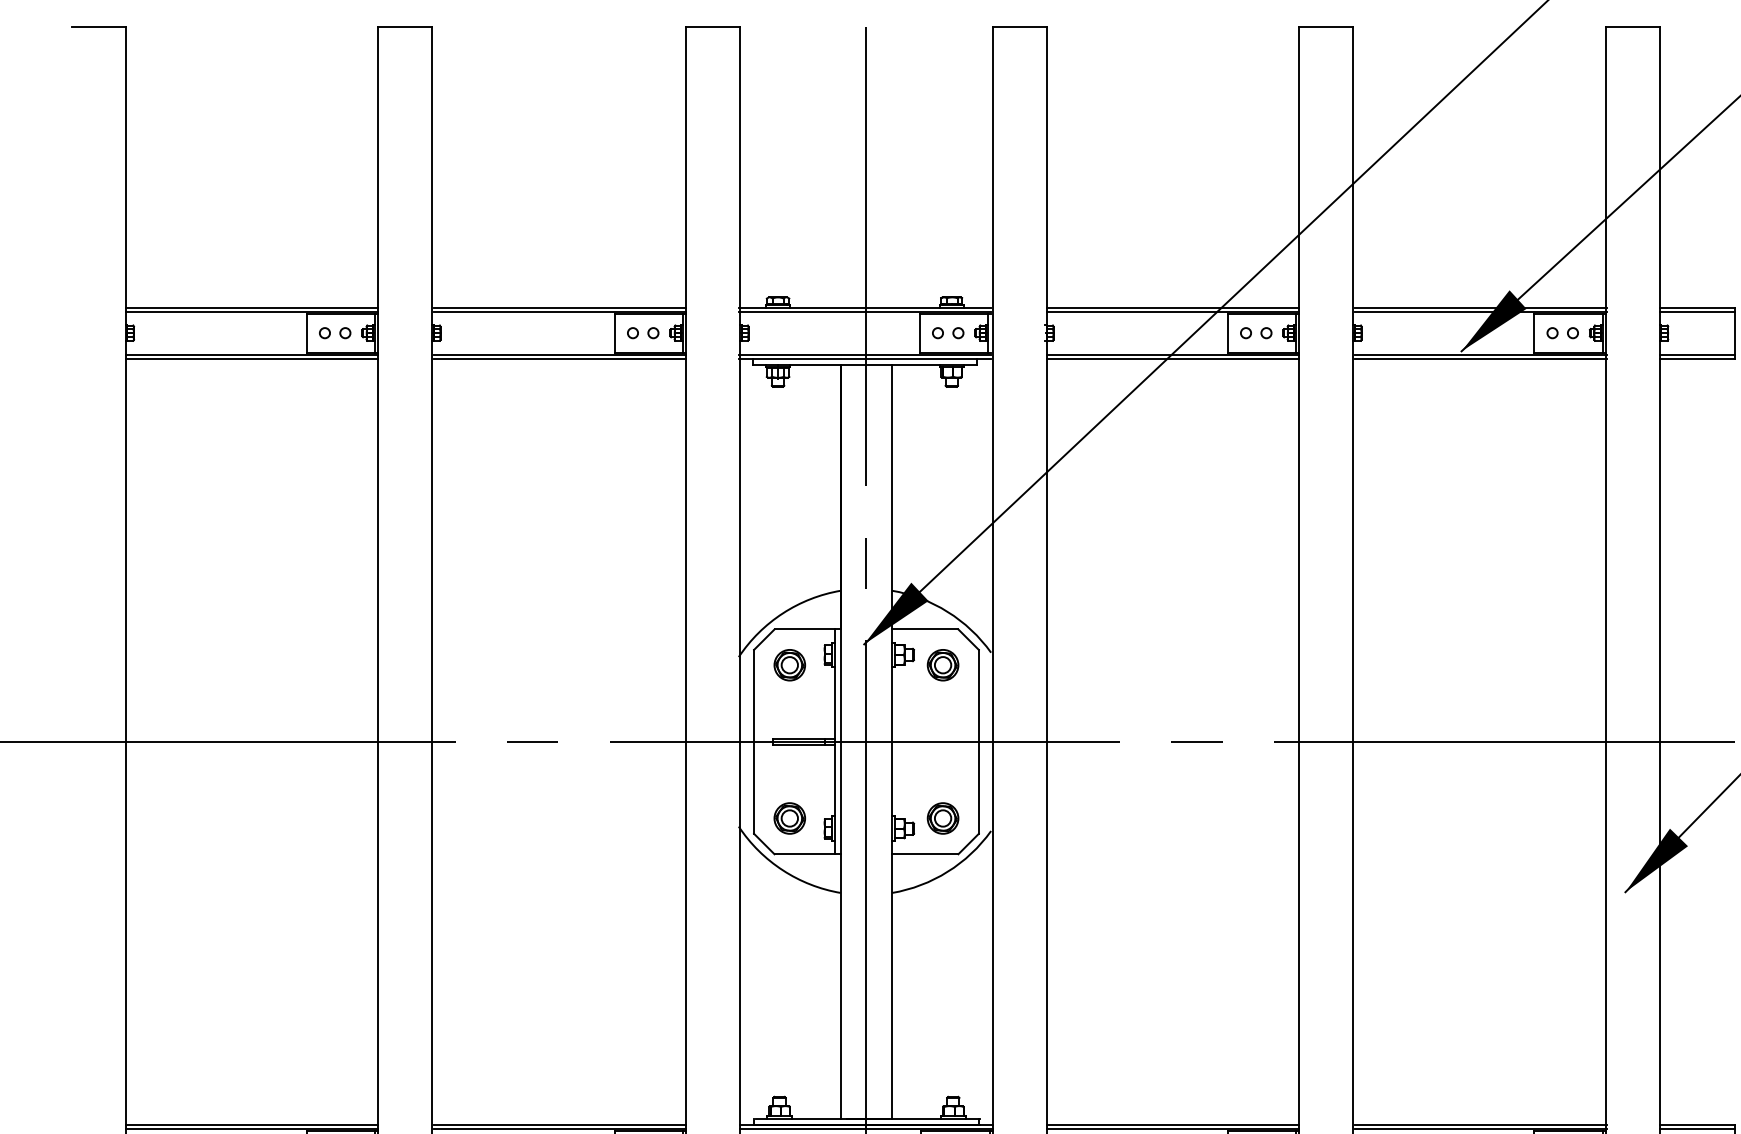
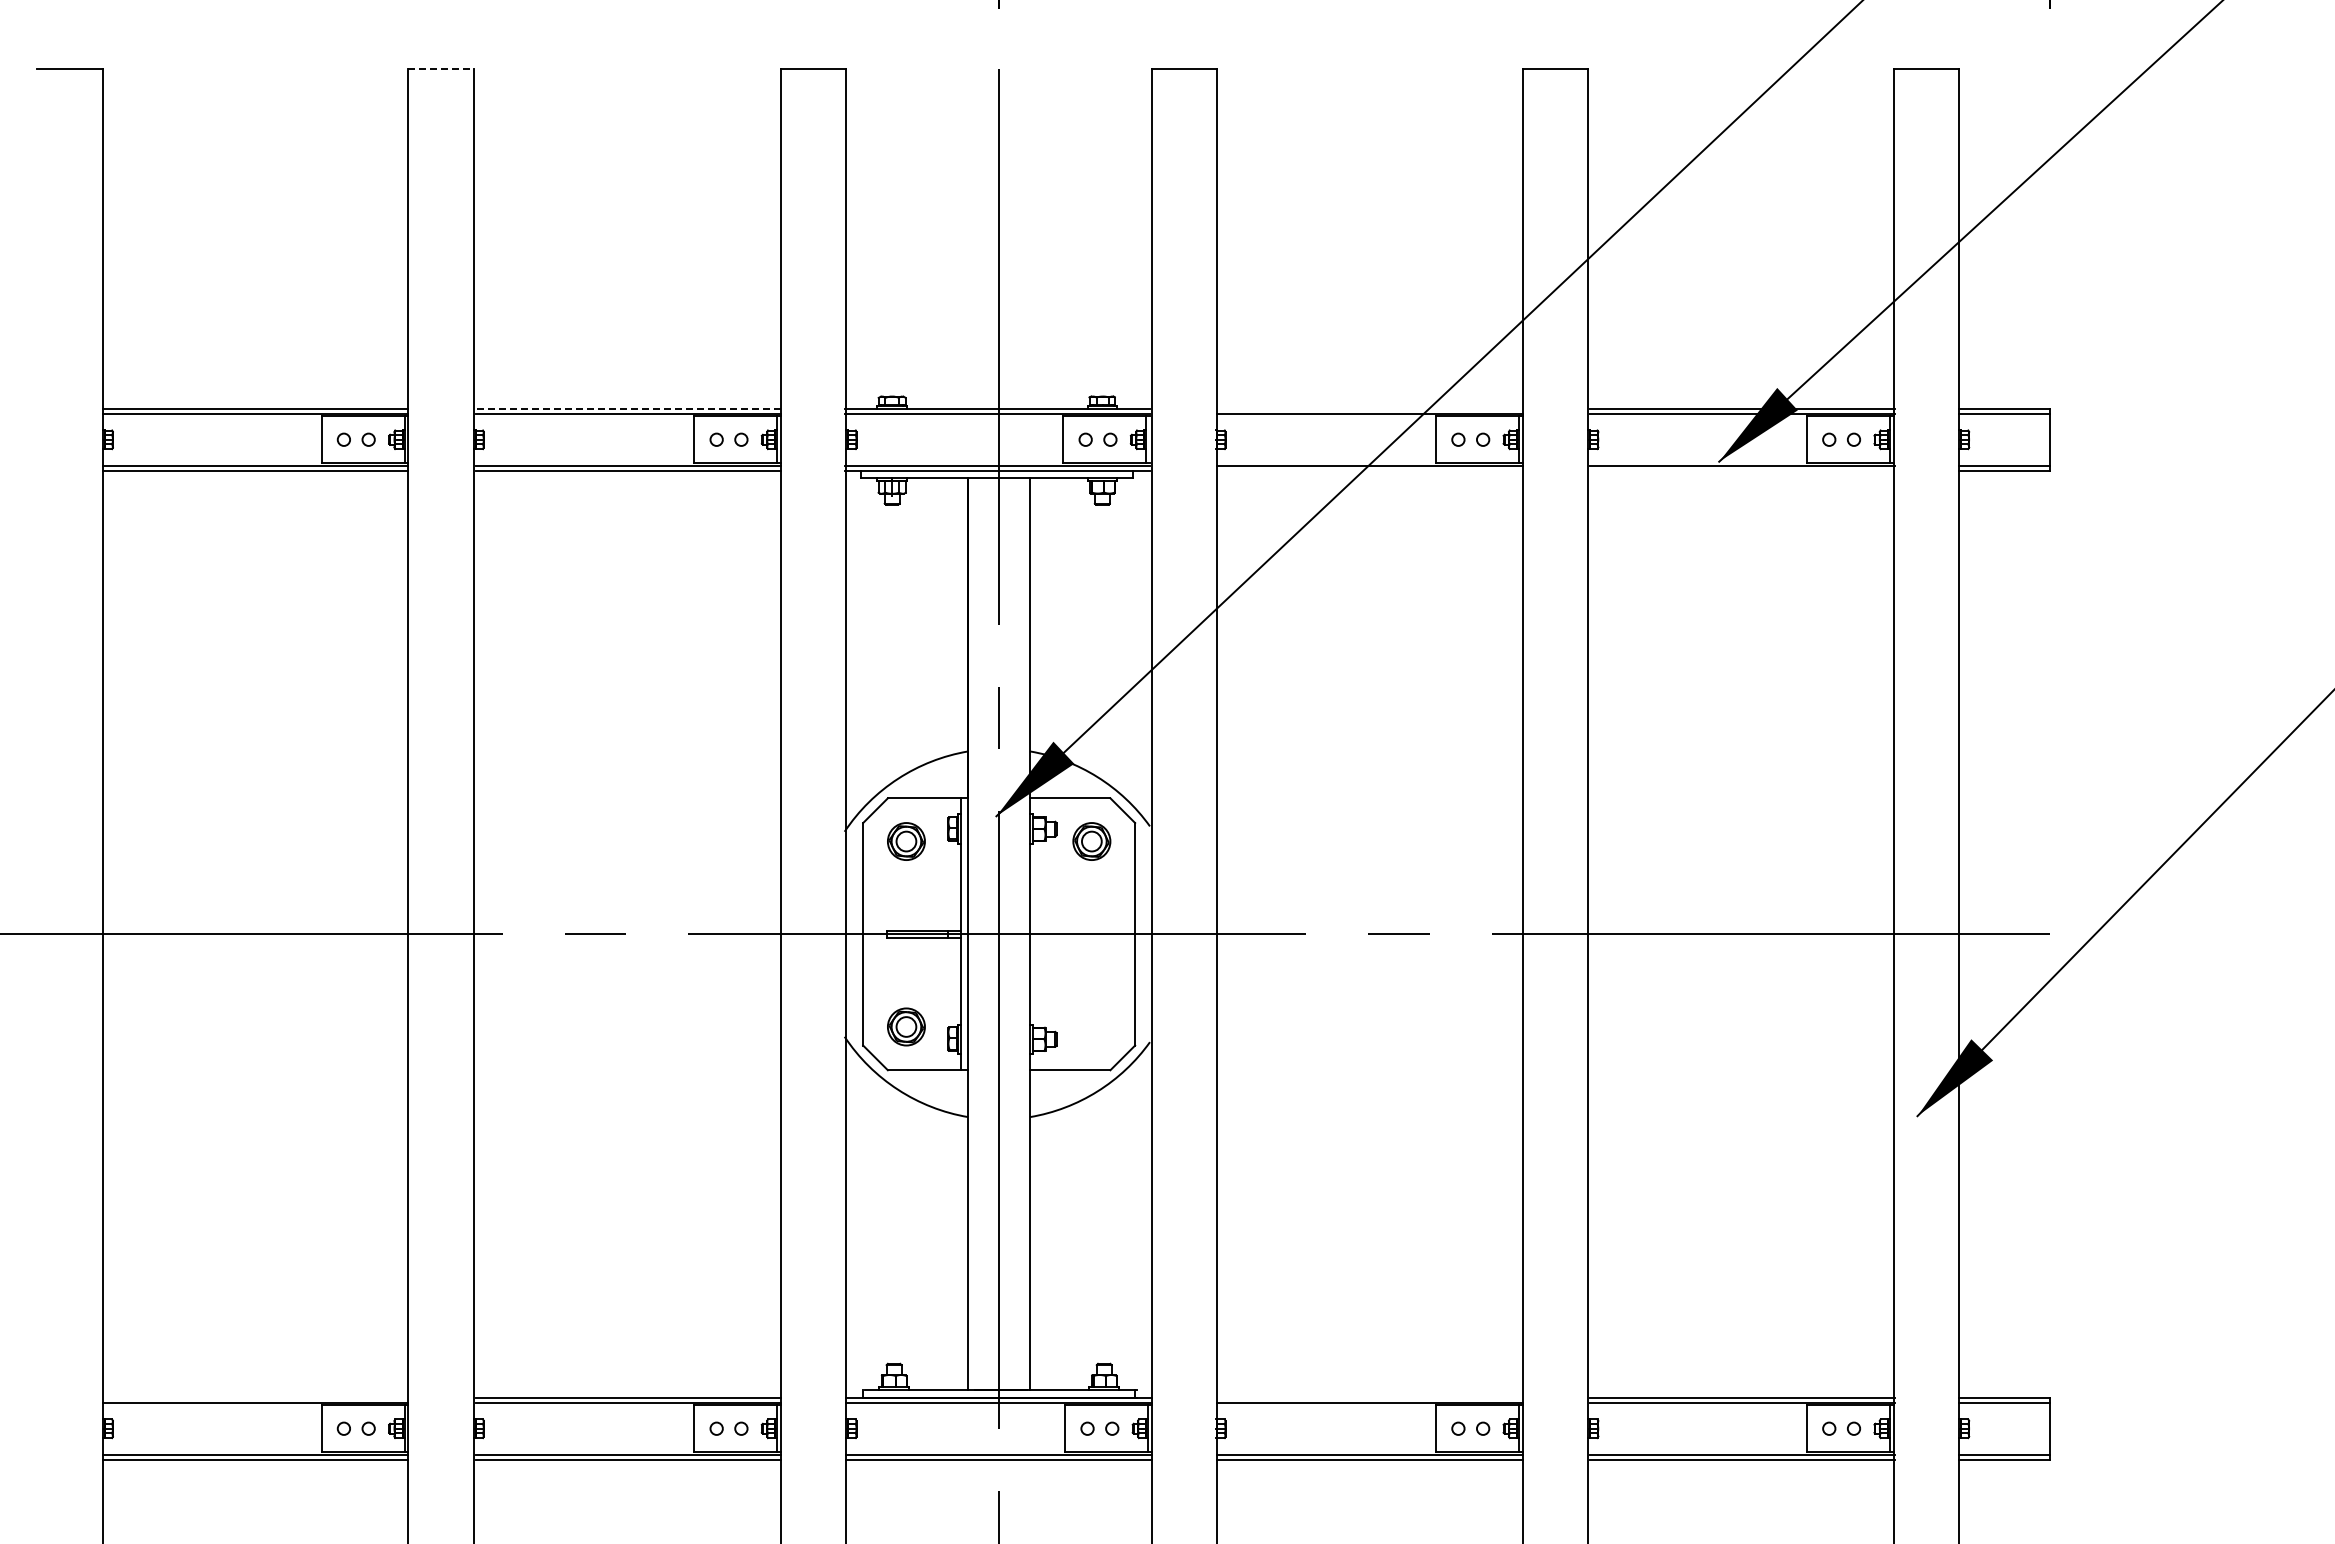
line: (405, 26) -> (441, 68), solid -> dashed
line: (560, 307) -> (628, 408), solid -> dashed
line: (1172, 307) -> (1369, 408), removed
line: (1172, 358) -> (1369, 470), removed
line: (1480, 358) -> (1742, 470), removed
part: (942, 818) -> (1091, 1026), removed
line: (251, 1124) -> (255, 1397), removed
line: (1172, 1124) -> (1369, 1397), removed

